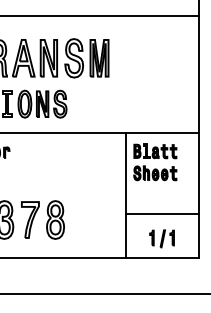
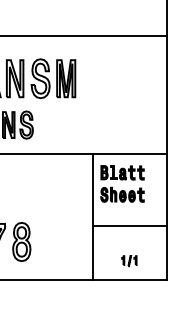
line: (162, 213) -> (129, 225), moved
part: (161, 238) -> (128, 260), size x0.6

